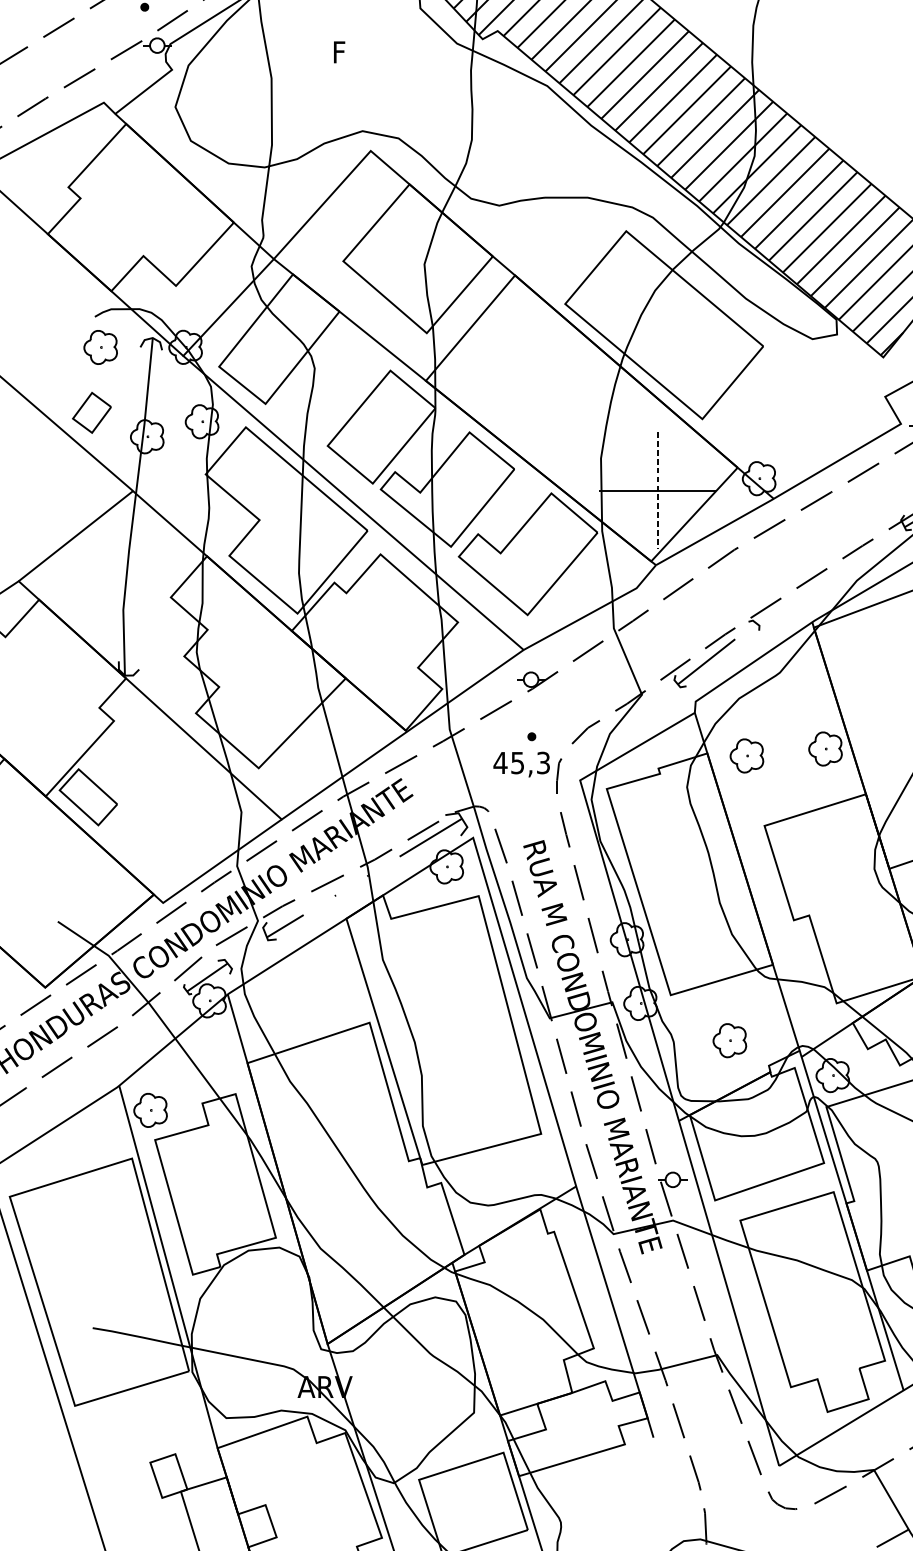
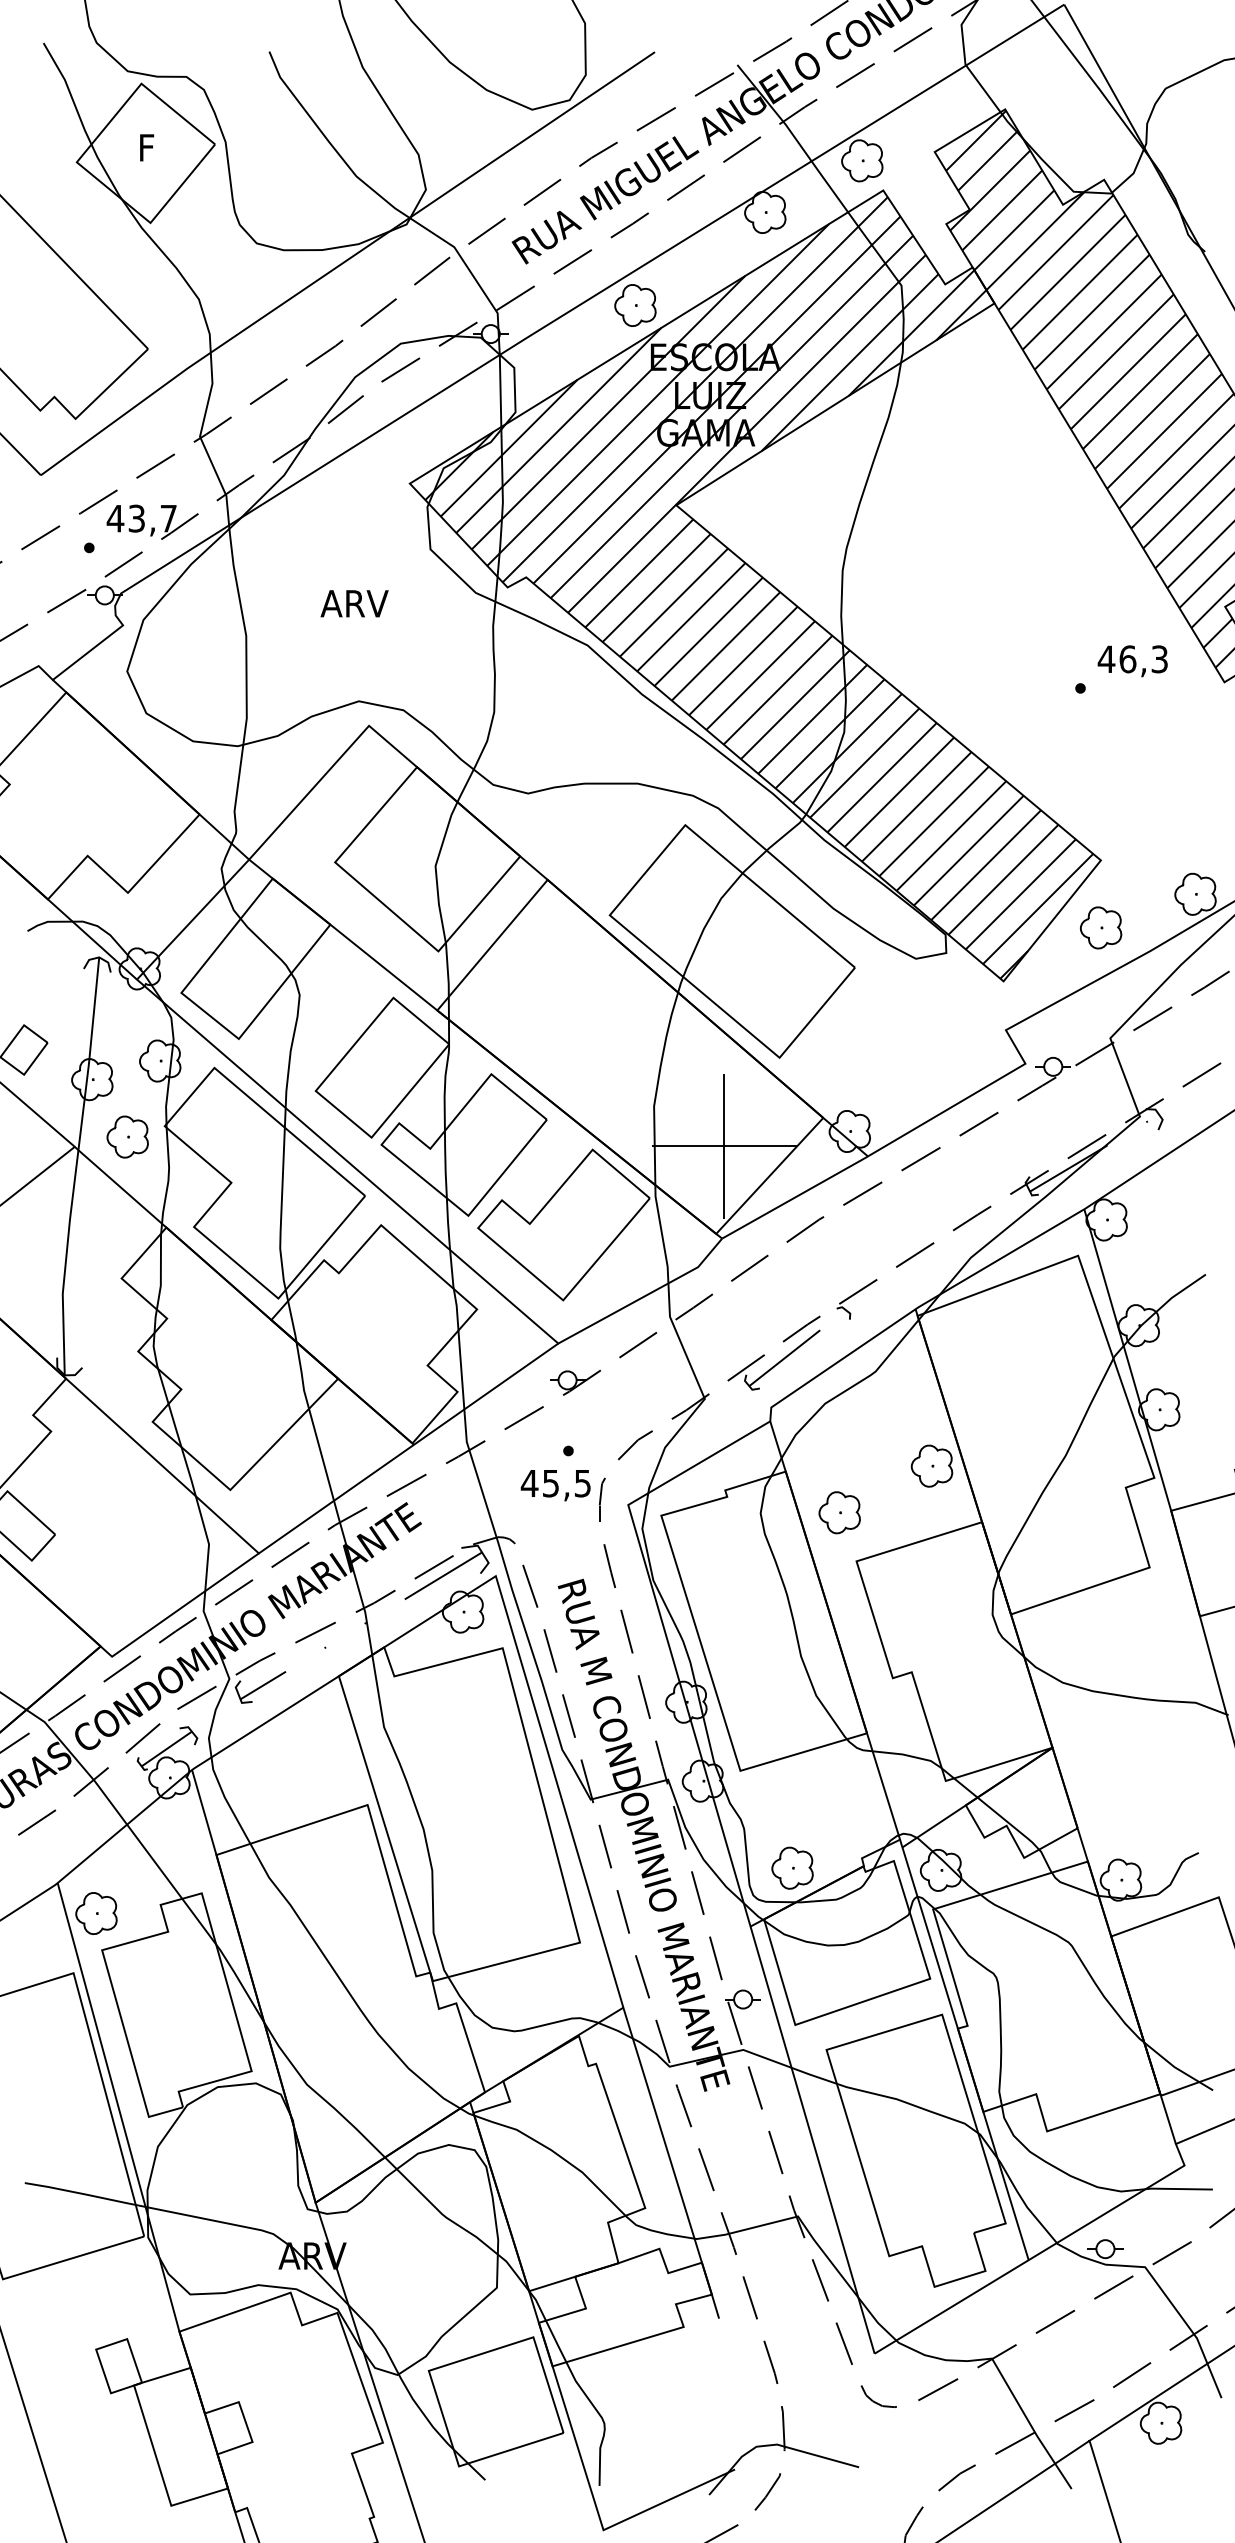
text: (359, 52) -> (354, 603), F -> ARV
part: (100, 347) -> (127, 1136), moved
line: (657, 490) -> (724, 1146), dashed -> solid
part: (746, 755) -> (839, 1512), moved
text: (543, 762) -> (582, 1482), 45,3 -> 45,5
part: (729, 1040) -> (792, 1867), moved

